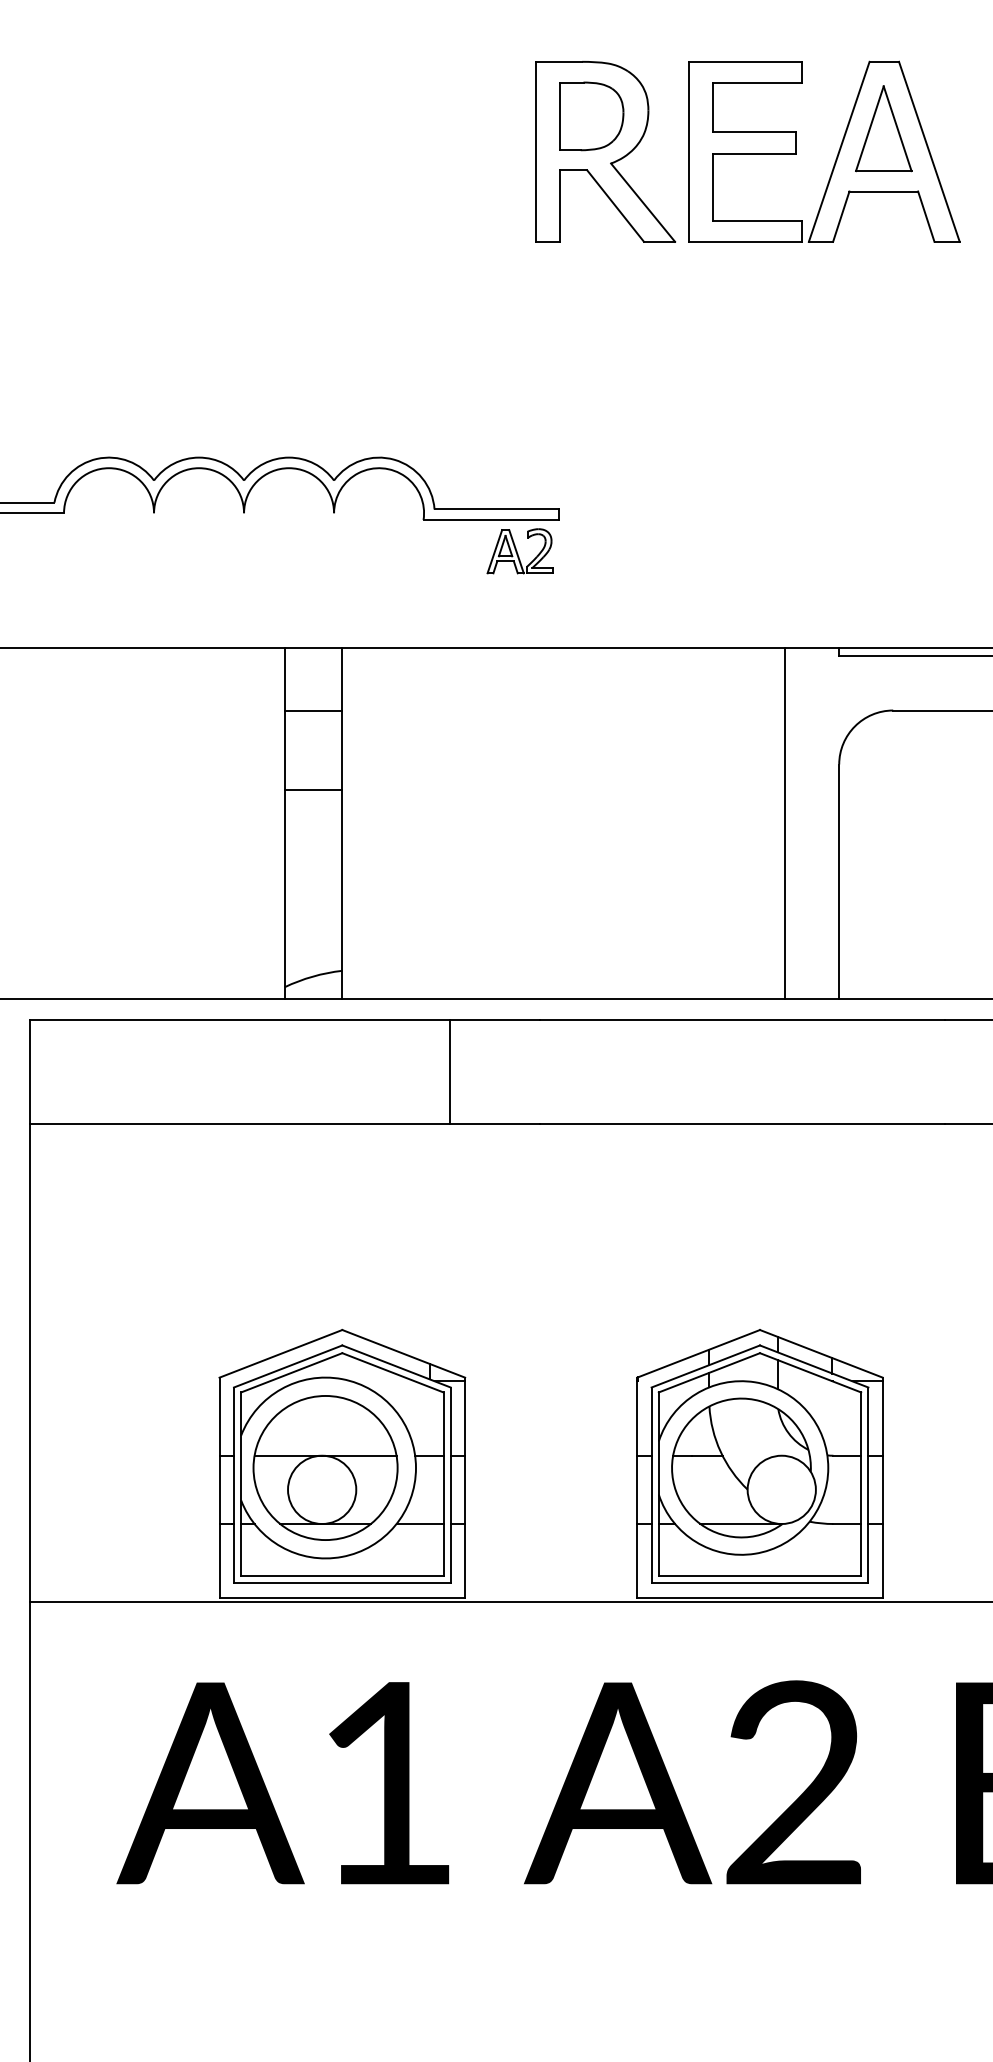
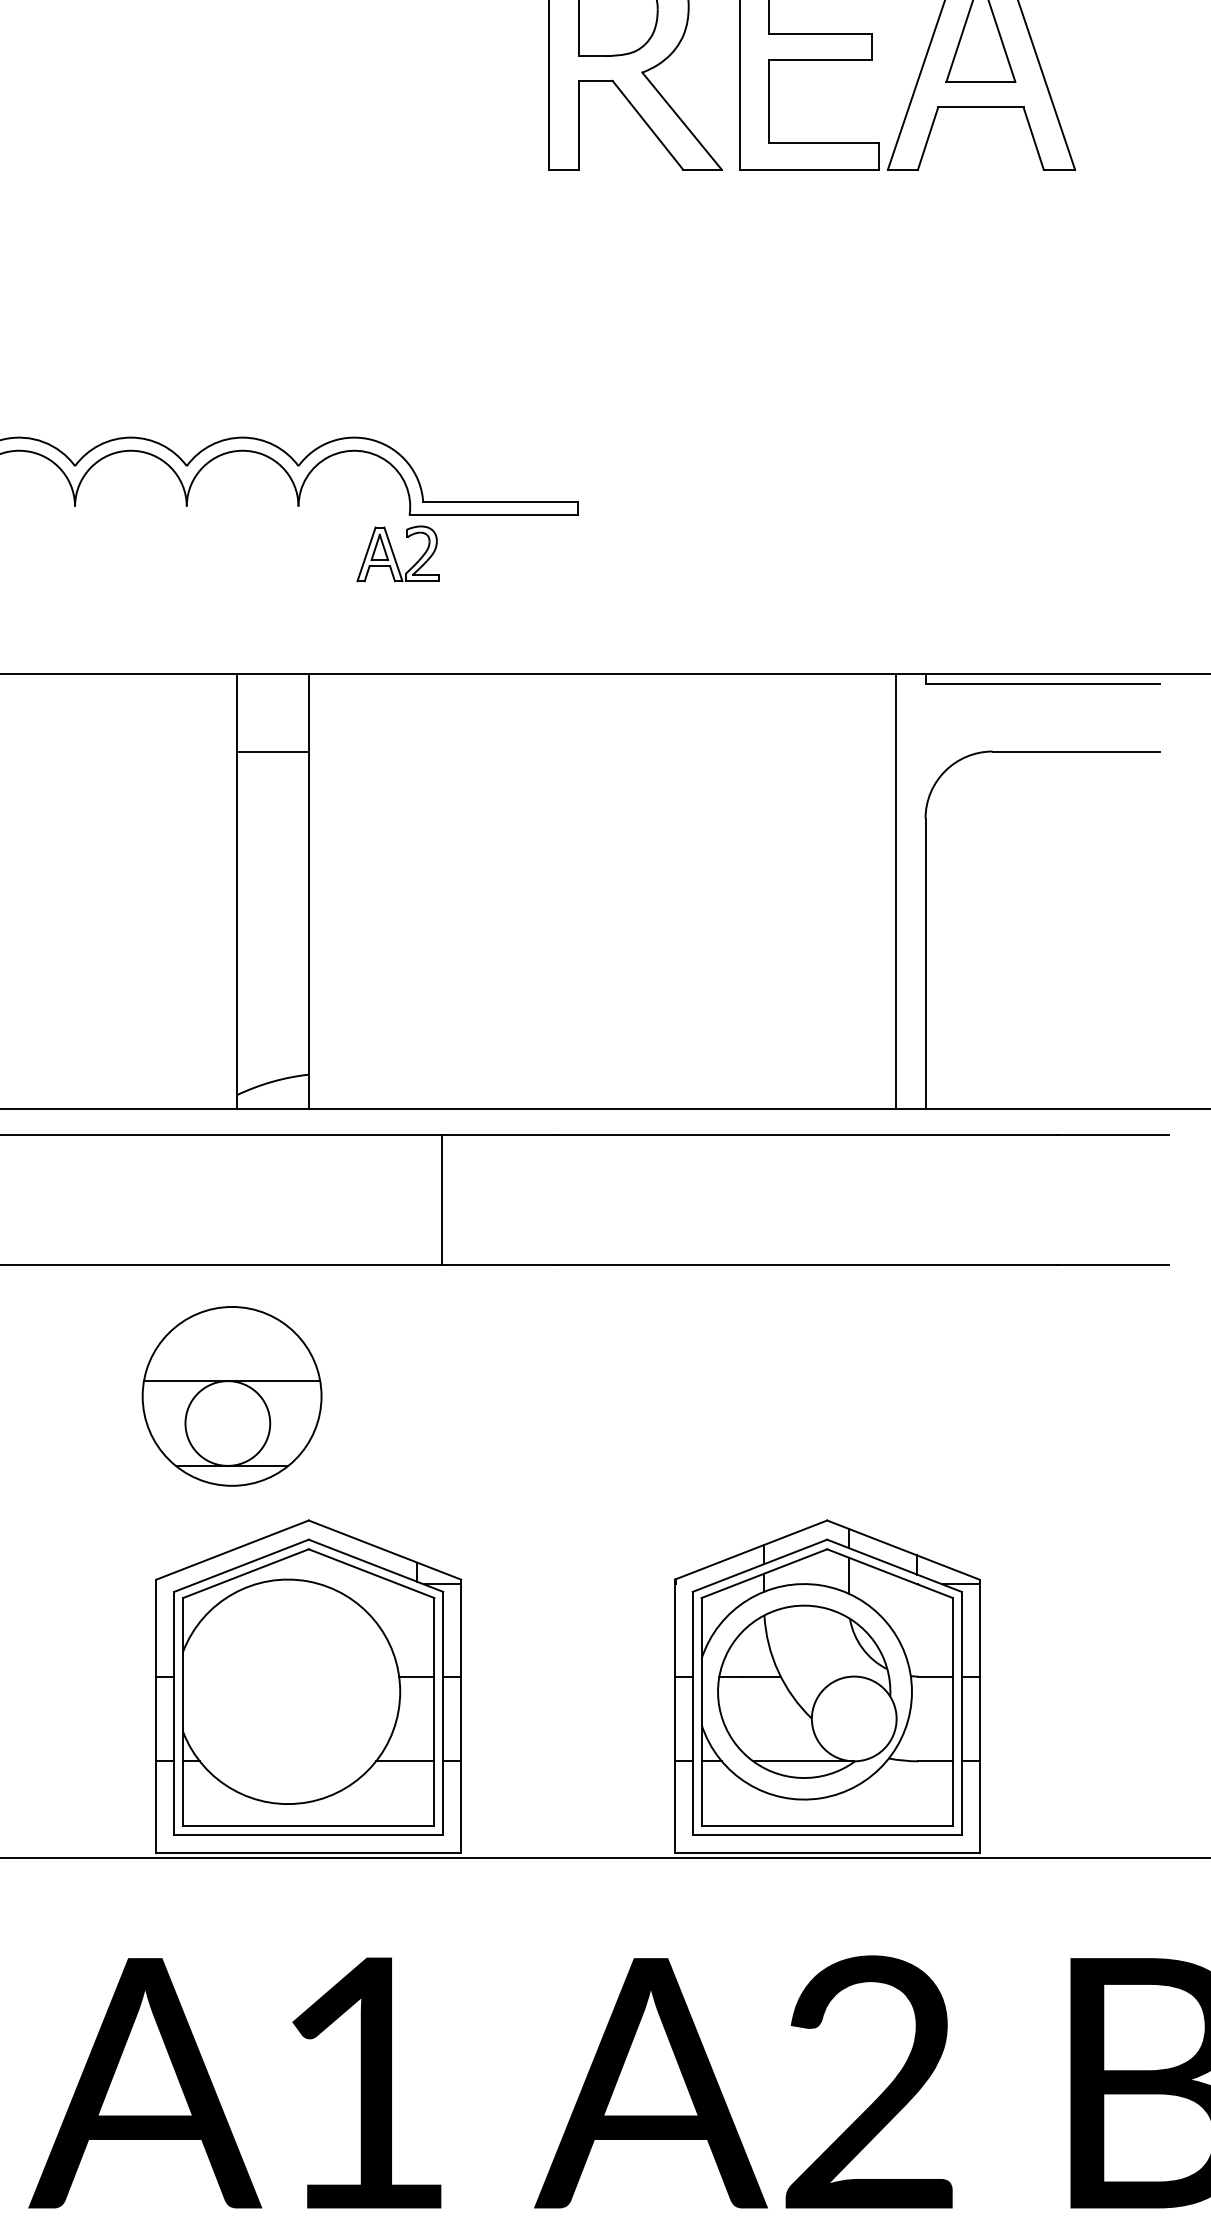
part: (519, 551) -> (397, 554), moved
line: (313, 789) -> (272, 849), removed
line: (785, 823) -> (896, 891), moved
part: (325, 1467) -> (232, 1395), moved

